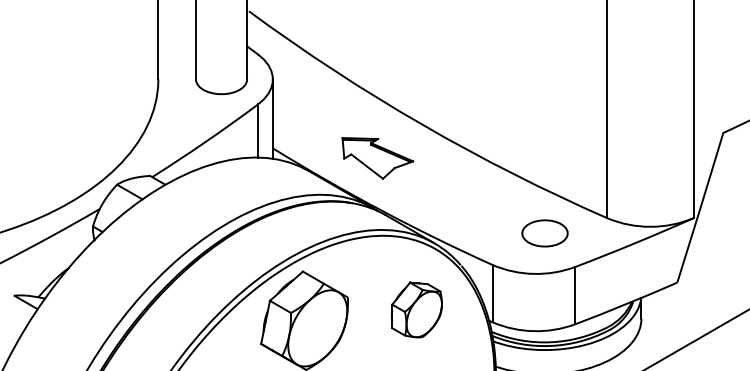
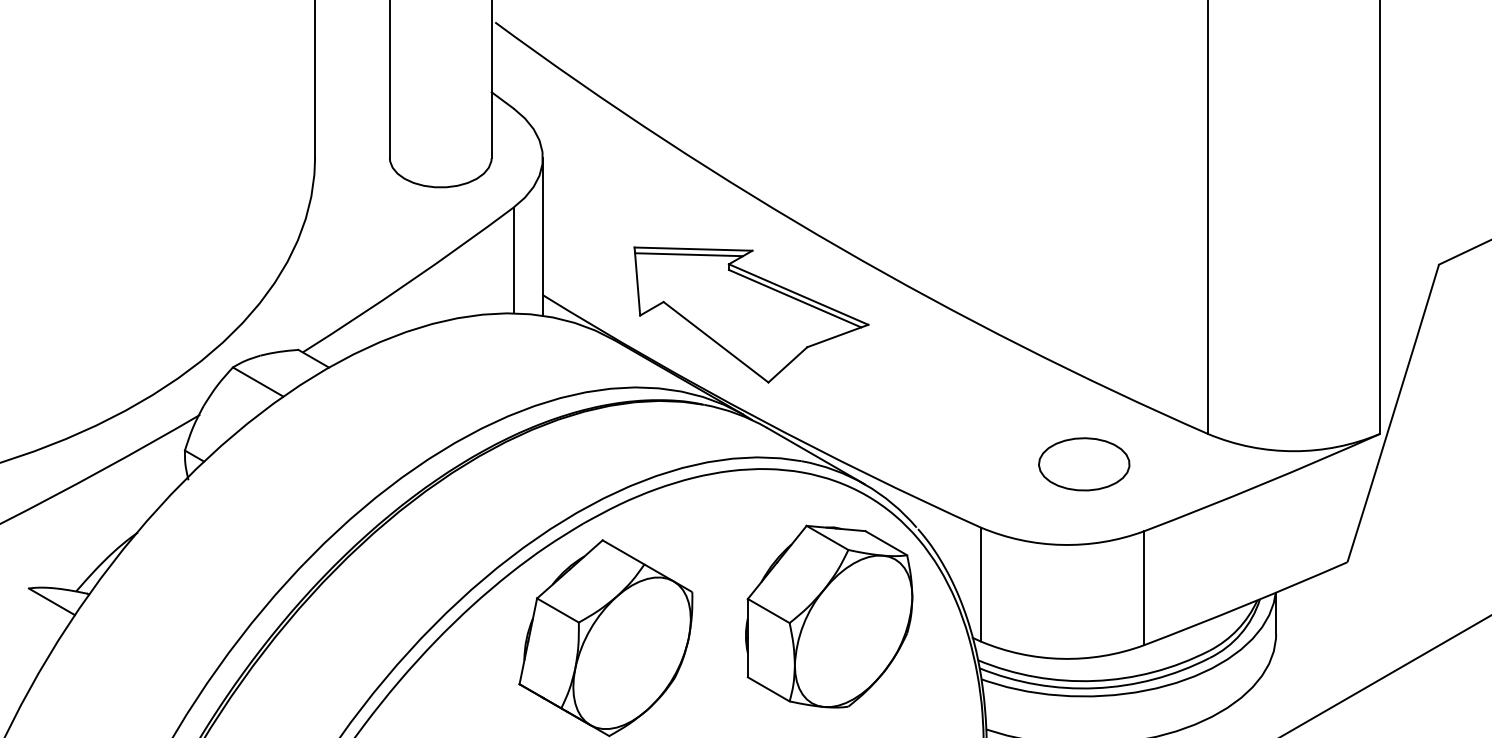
part: (377, 158) -> (750, 315), size x1.67
part: (416, 309) -> (828, 615), size x1.67

